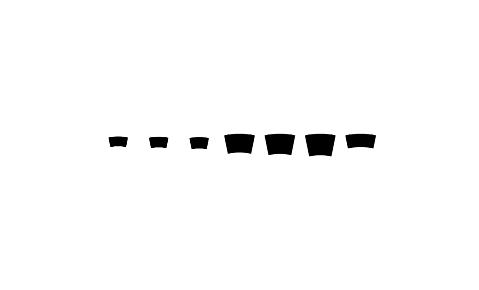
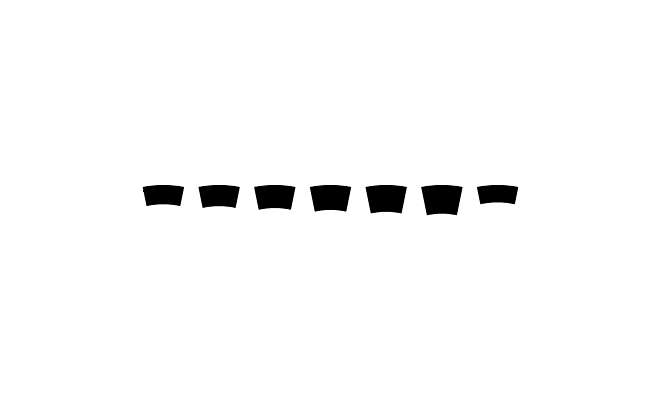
part: (117, 141) -> (162, 195), size x1.67
part: (158, 142) -> (218, 196), size x1.67
part: (198, 143) -> (274, 197), size x1.67

